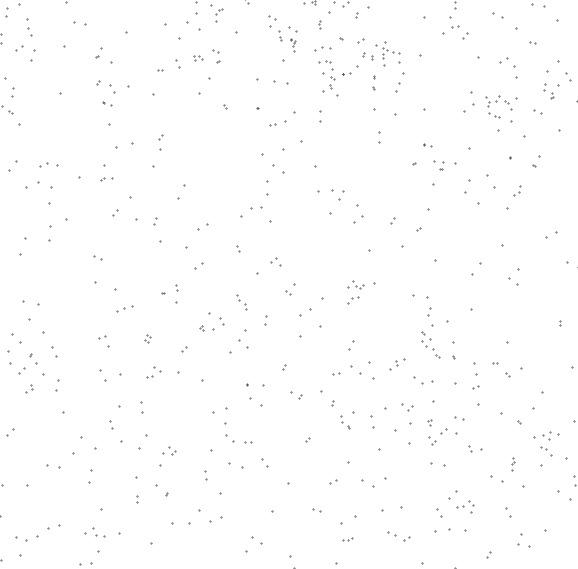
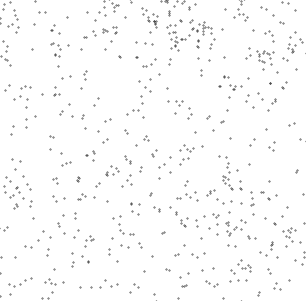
part: (361, 292) -> (191, 154), size x1.67
part: (424, 380) -> (224, 201), size x1.43
part: (197, 516) -> (104, 283), moved

